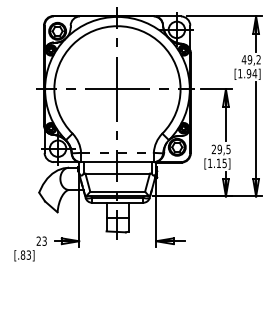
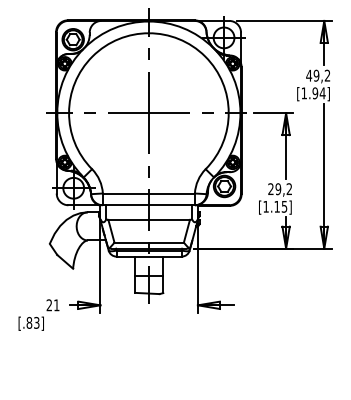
text: (228, 149) -> (289, 189), 29,5 -> 29,2
line: (117, 152) -> (149, 193), dashed -> solid
text: (44, 241) -> (56, 305), 23 -> 21

